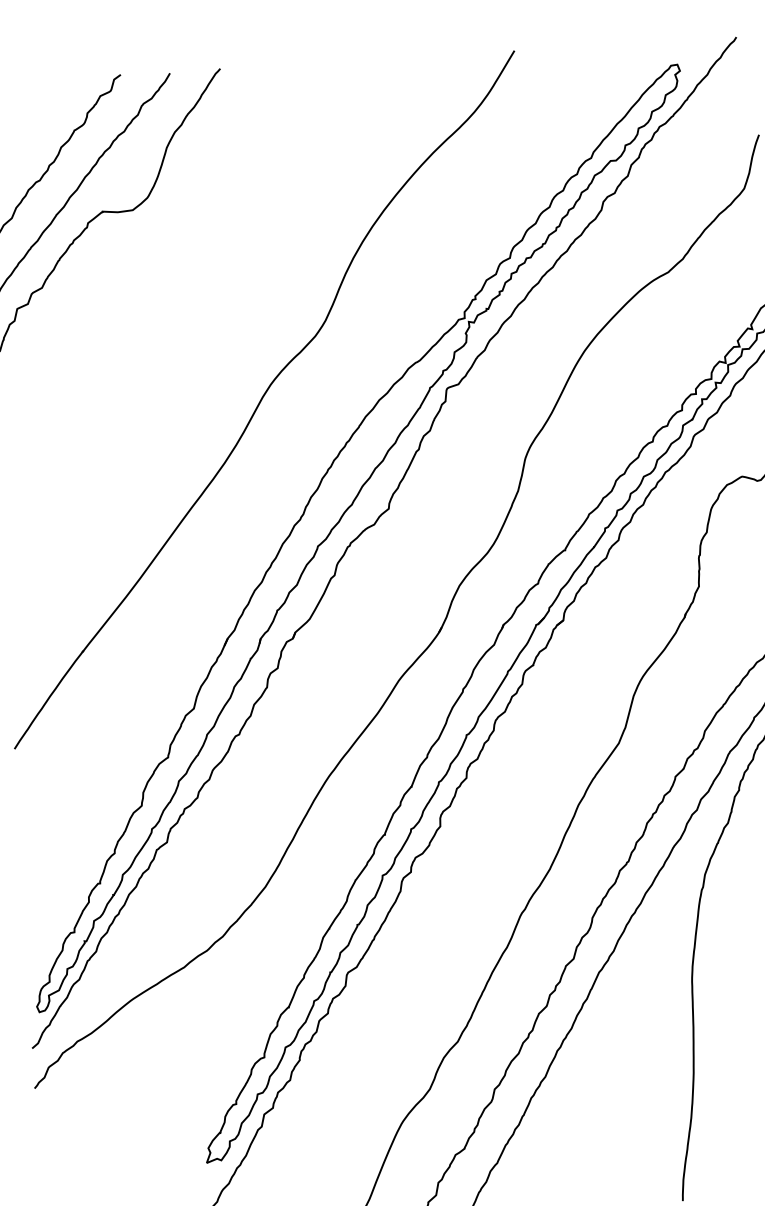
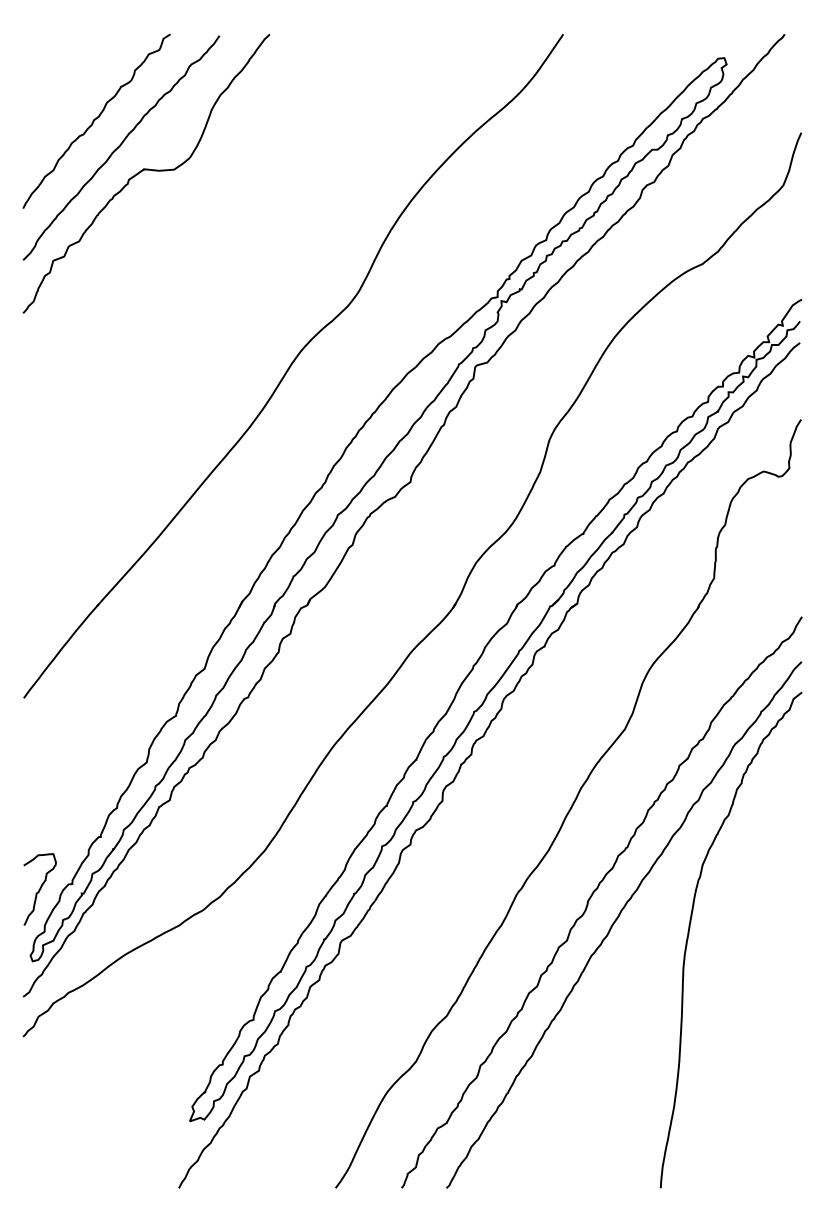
curve: (41, 939) -> (39, 889), added

